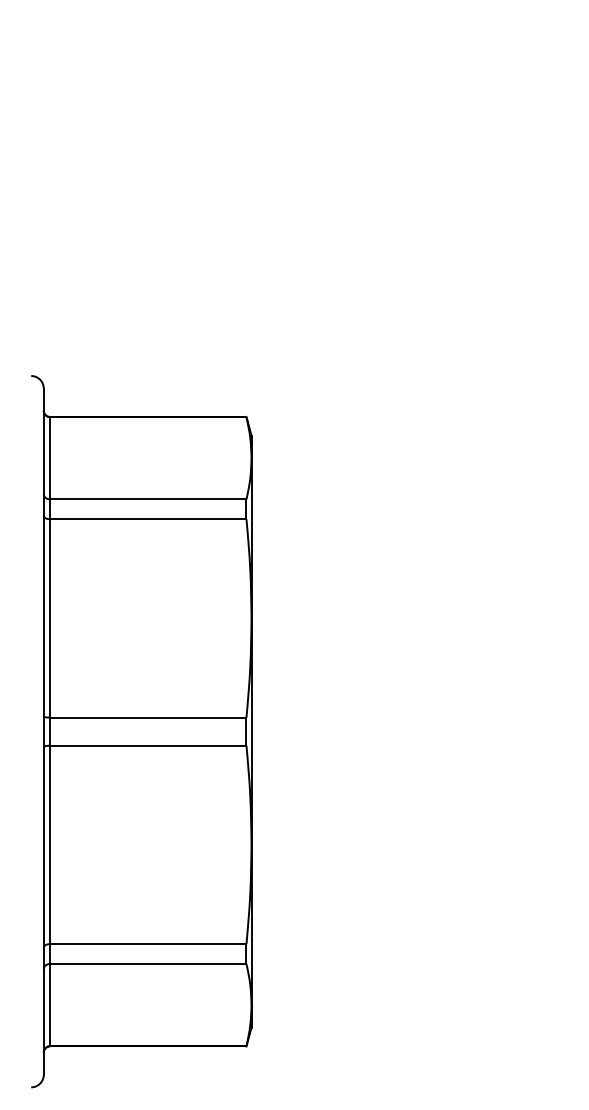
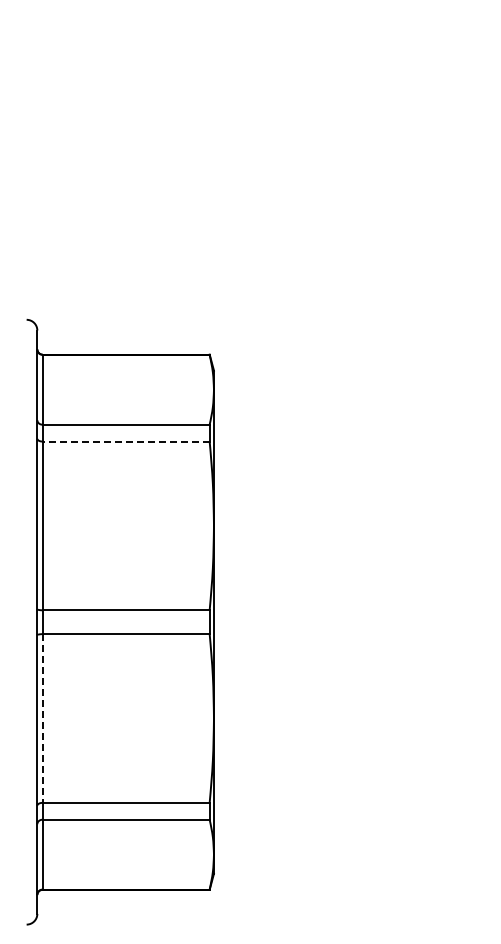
line: (147, 519) -> (125, 441), solid -> dashed
line: (49, 844) -> (42, 718), solid -> dashed

